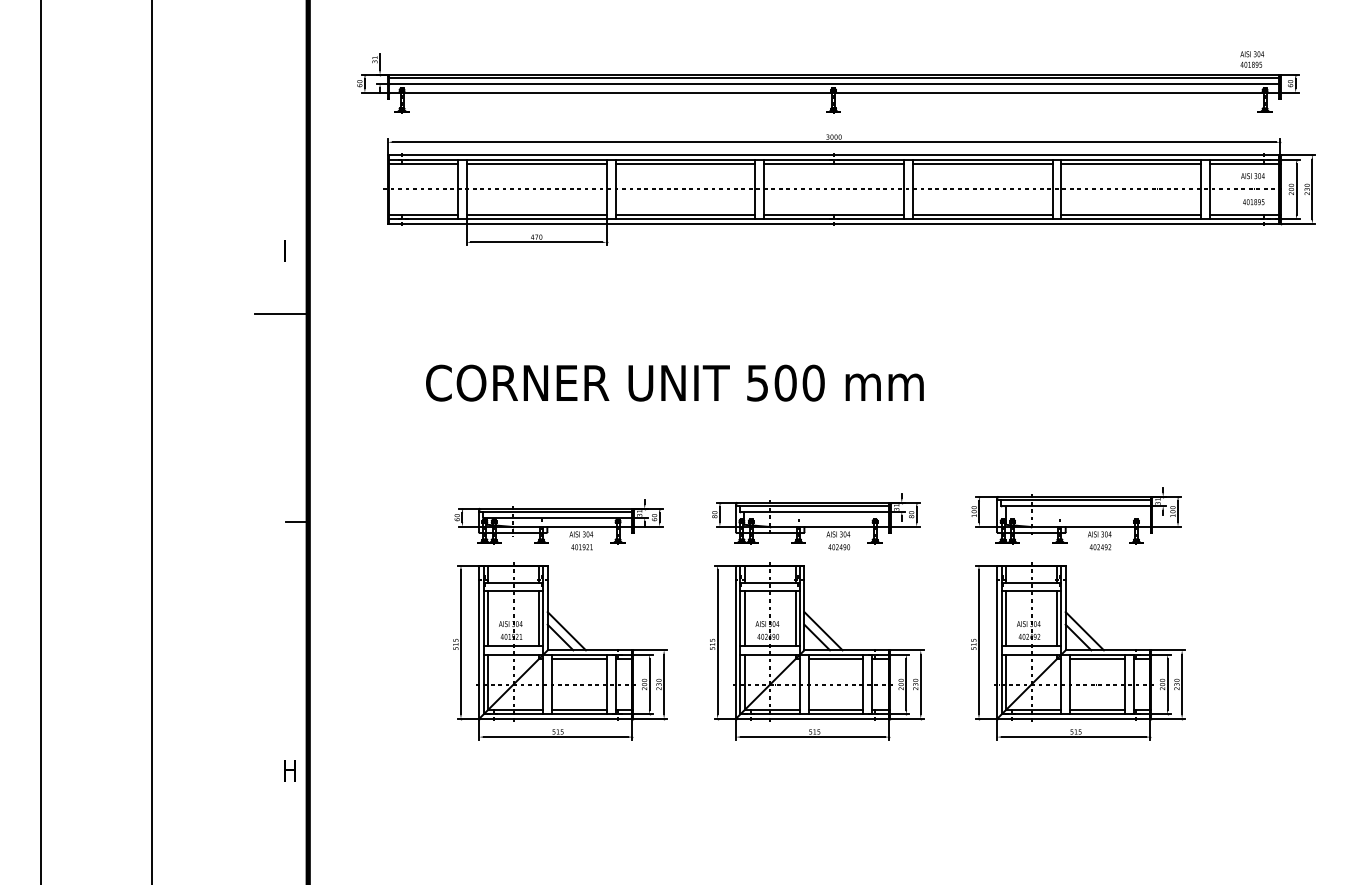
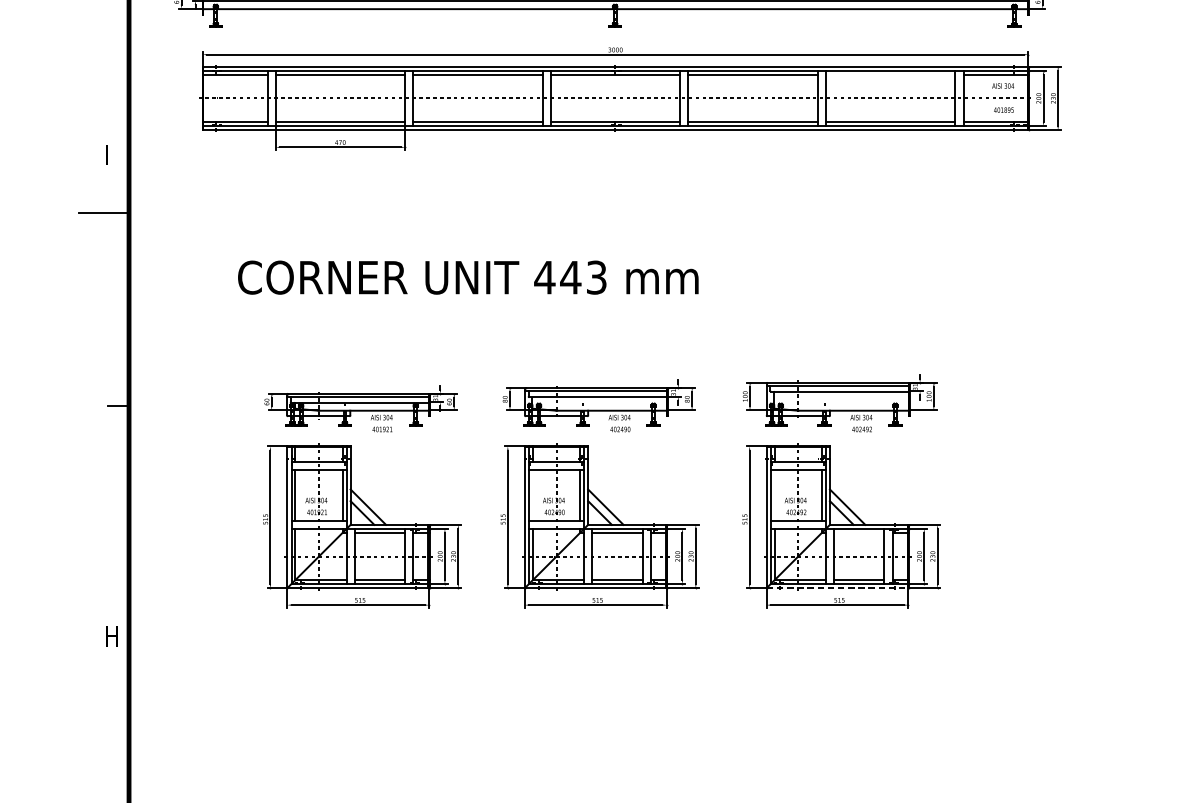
line: (1131, 163) -> (890, 74), removed
text: (785, 382) -> (570, 277), 500 -> 443
line: (744, 618) -> (532, 495), removed
line: (1005, 618) -> (774, 495), removed
line: (1097, 658) -> (859, 532), removed
line: (1074, 718) -> (838, 587), solid -> dashed

